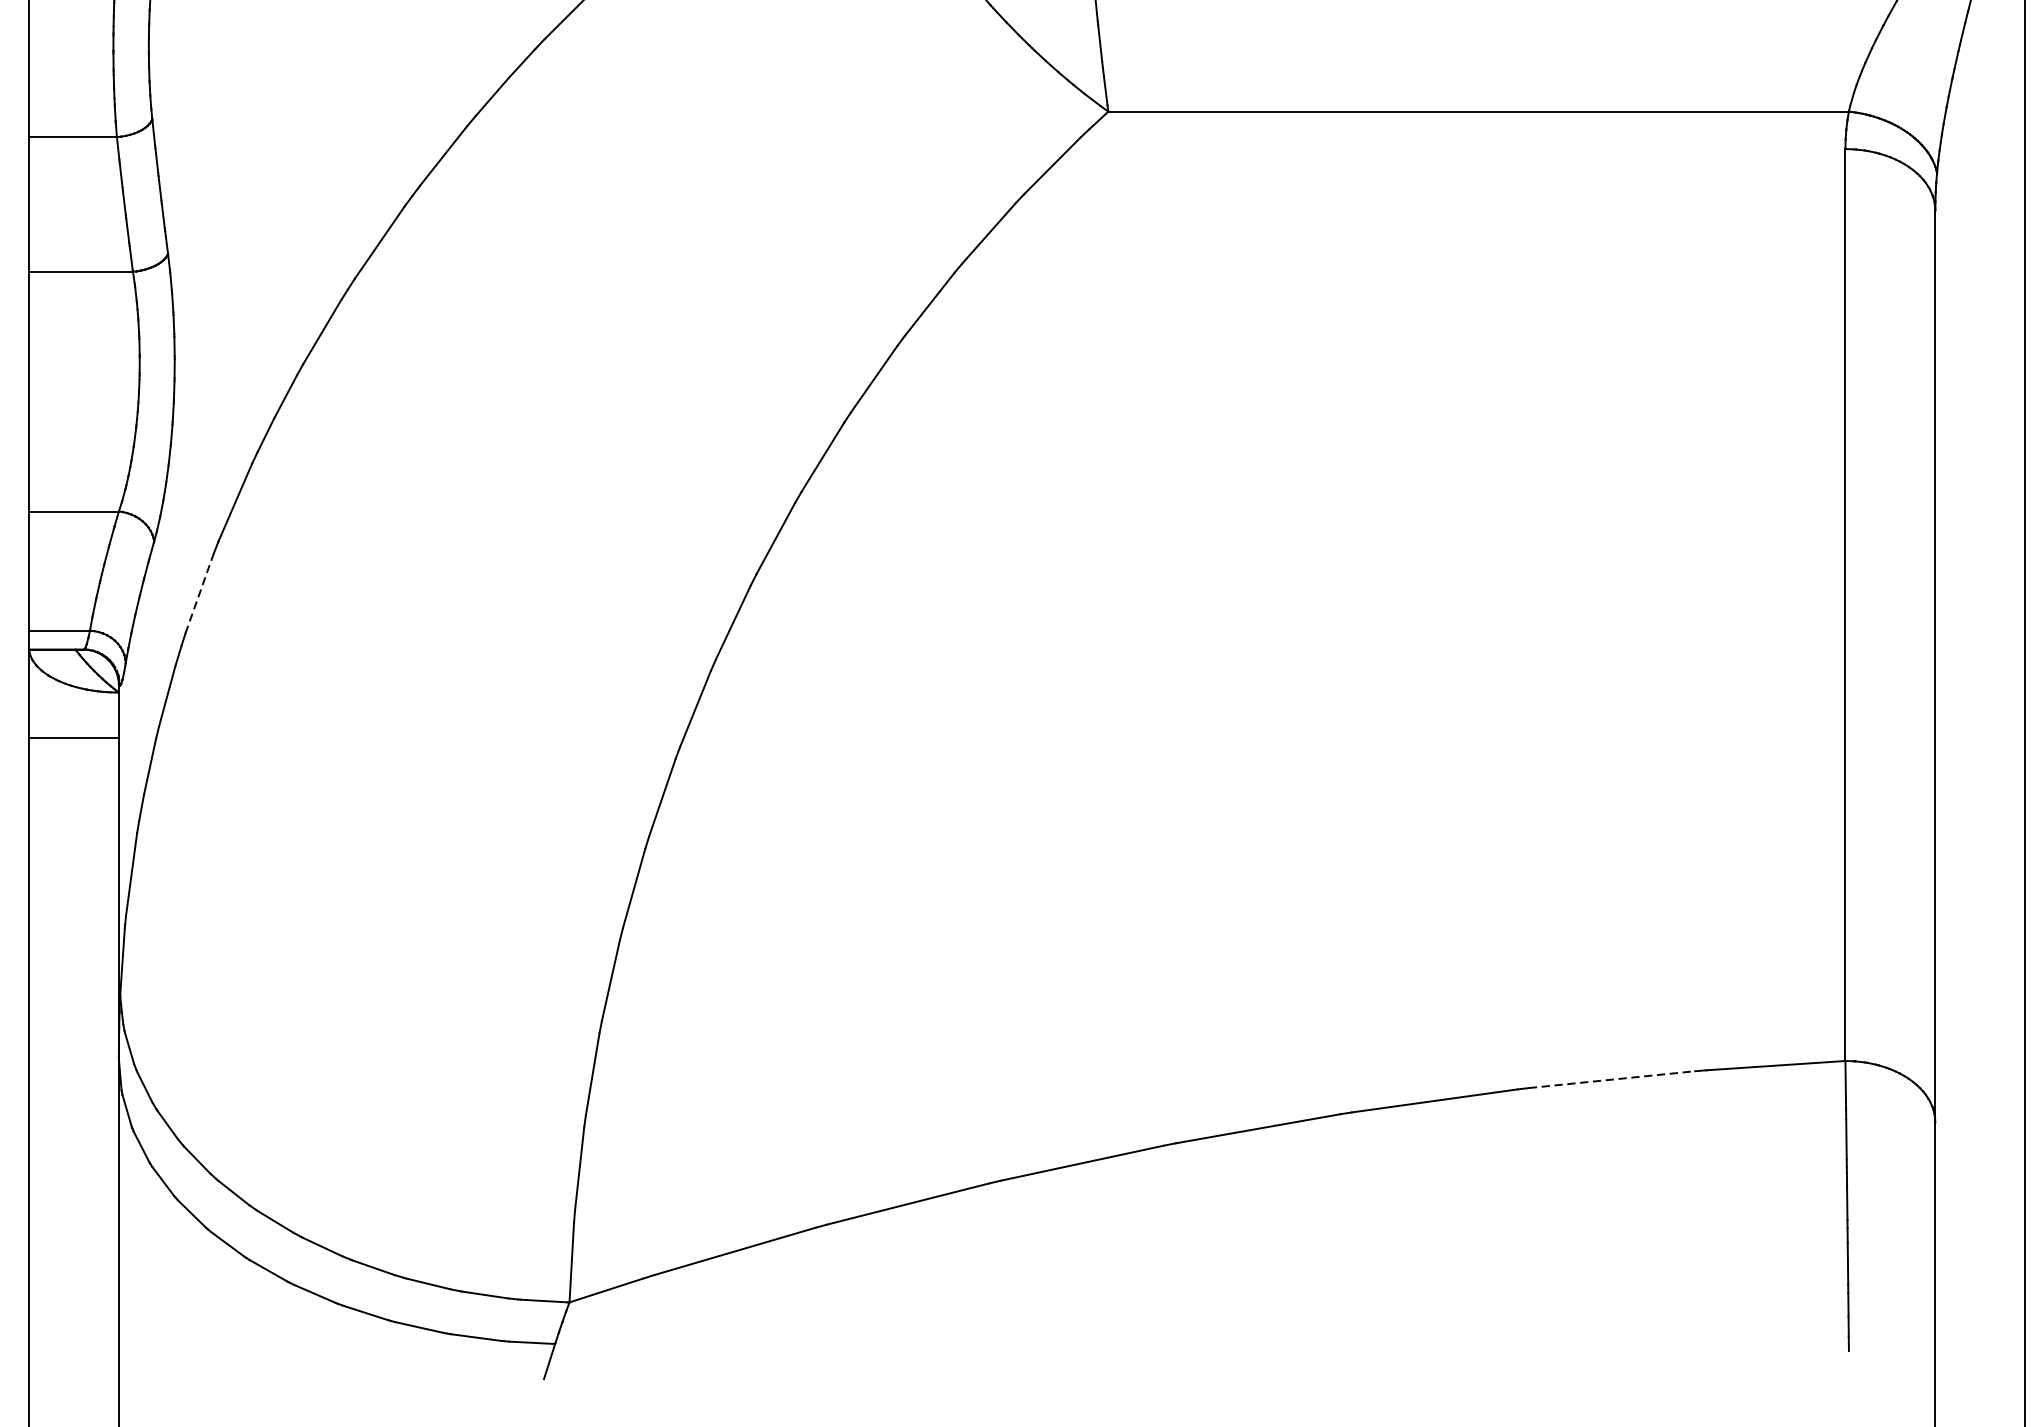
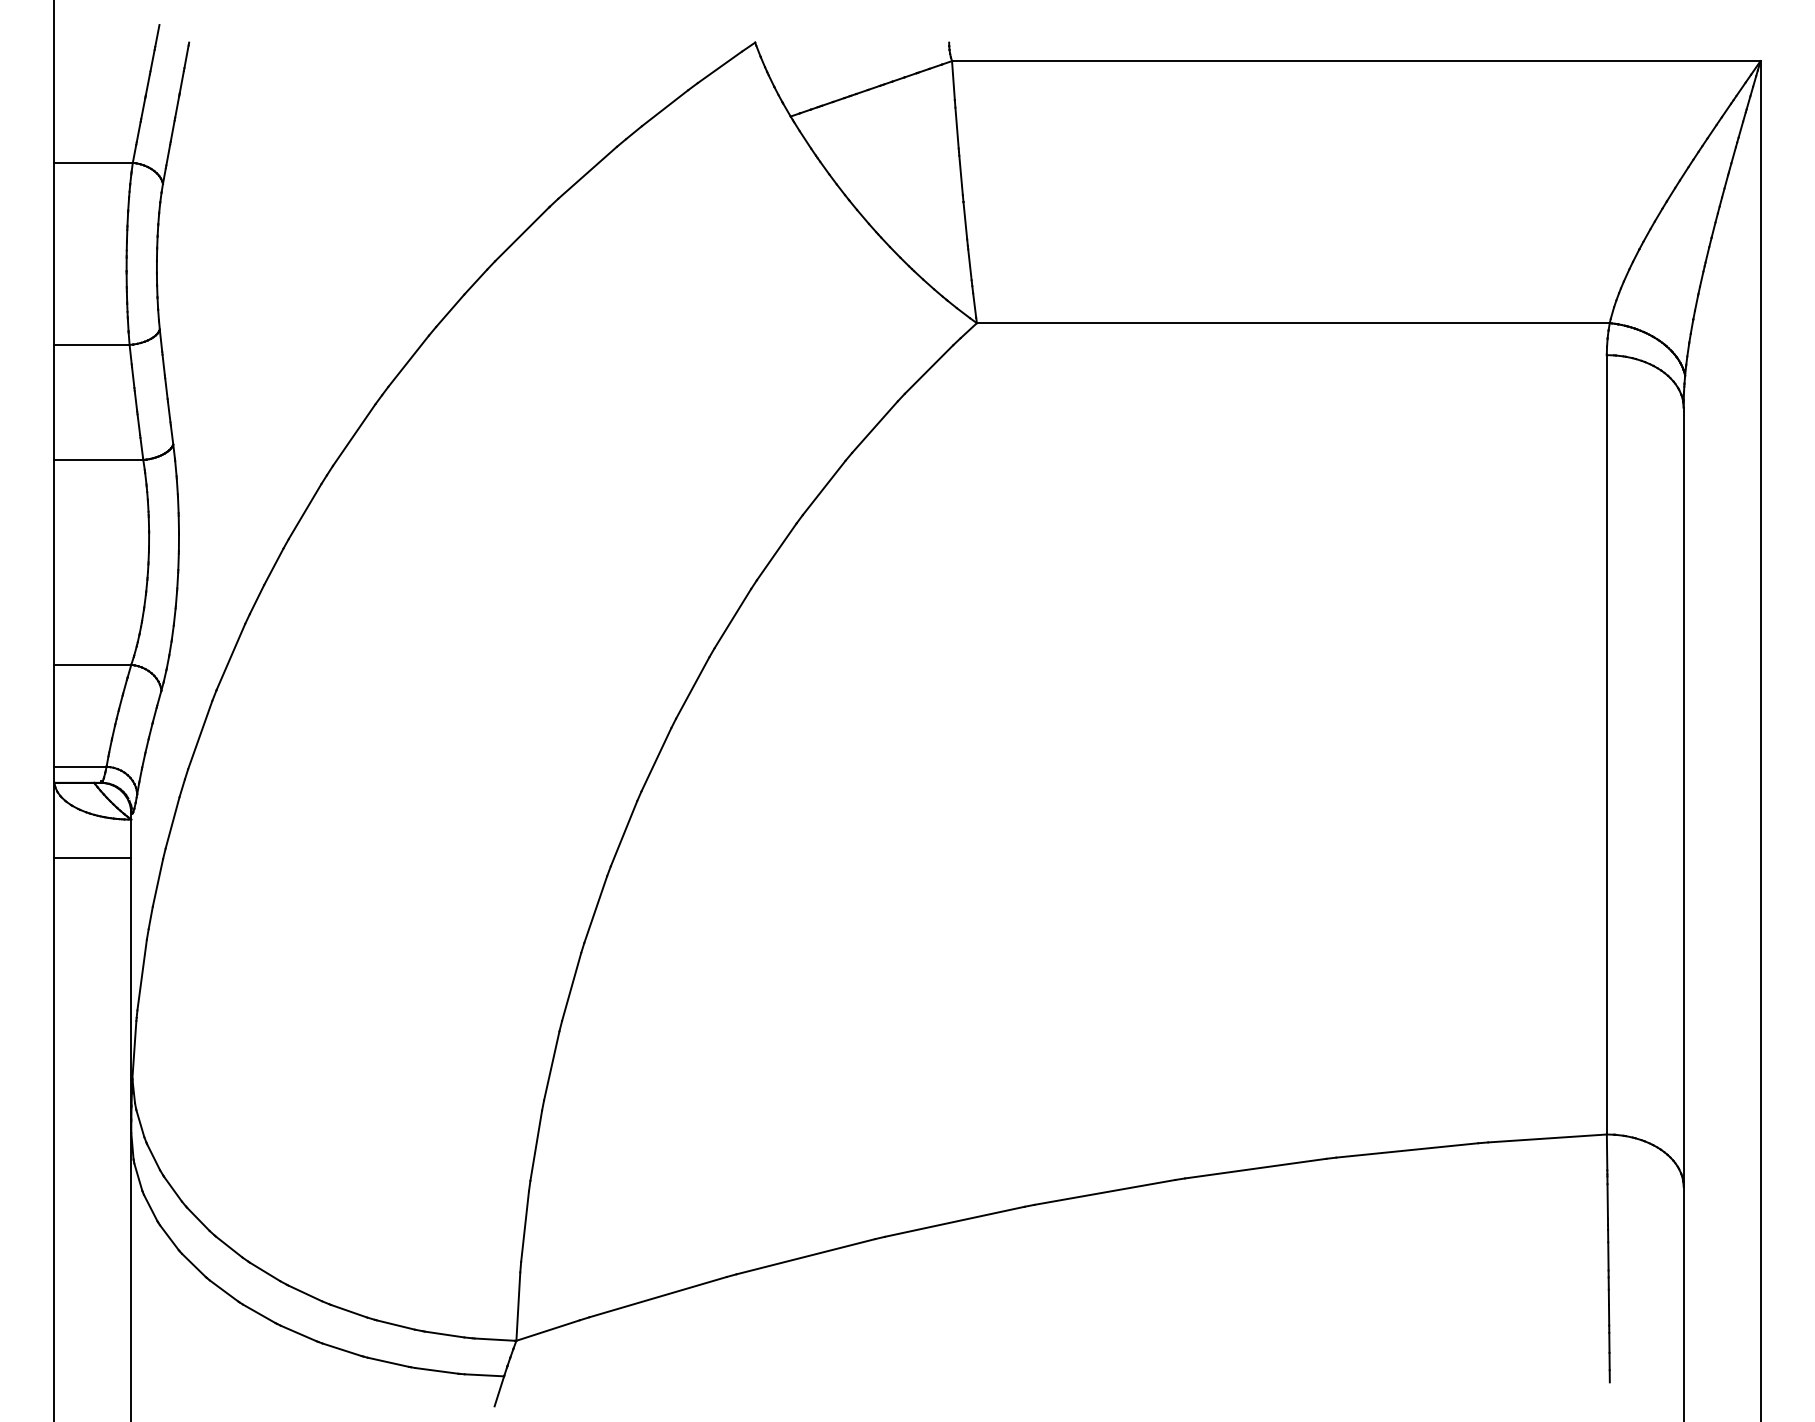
line: (199, 592) -> (200, 734), dashed -> solid
line: (1612, 1079) -> (1407, 1150), dashed -> solid

